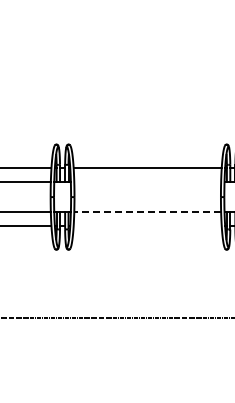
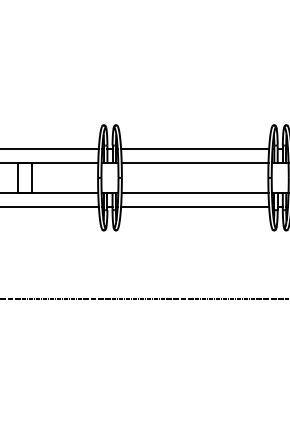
line: (147, 181) -> (194, 162), added
line: (147, 212) -> (194, 193), dashed -> solid
line: (148, 225) -> (195, 206), added

